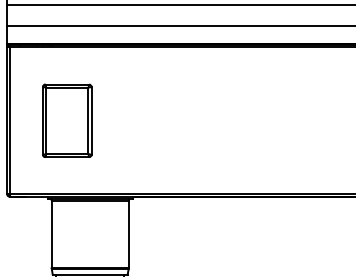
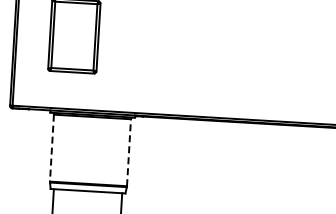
line: (51, 234) -> (51, 148), solid -> dashed
line: (128, 234) -> (128, 153), solid -> dashed

